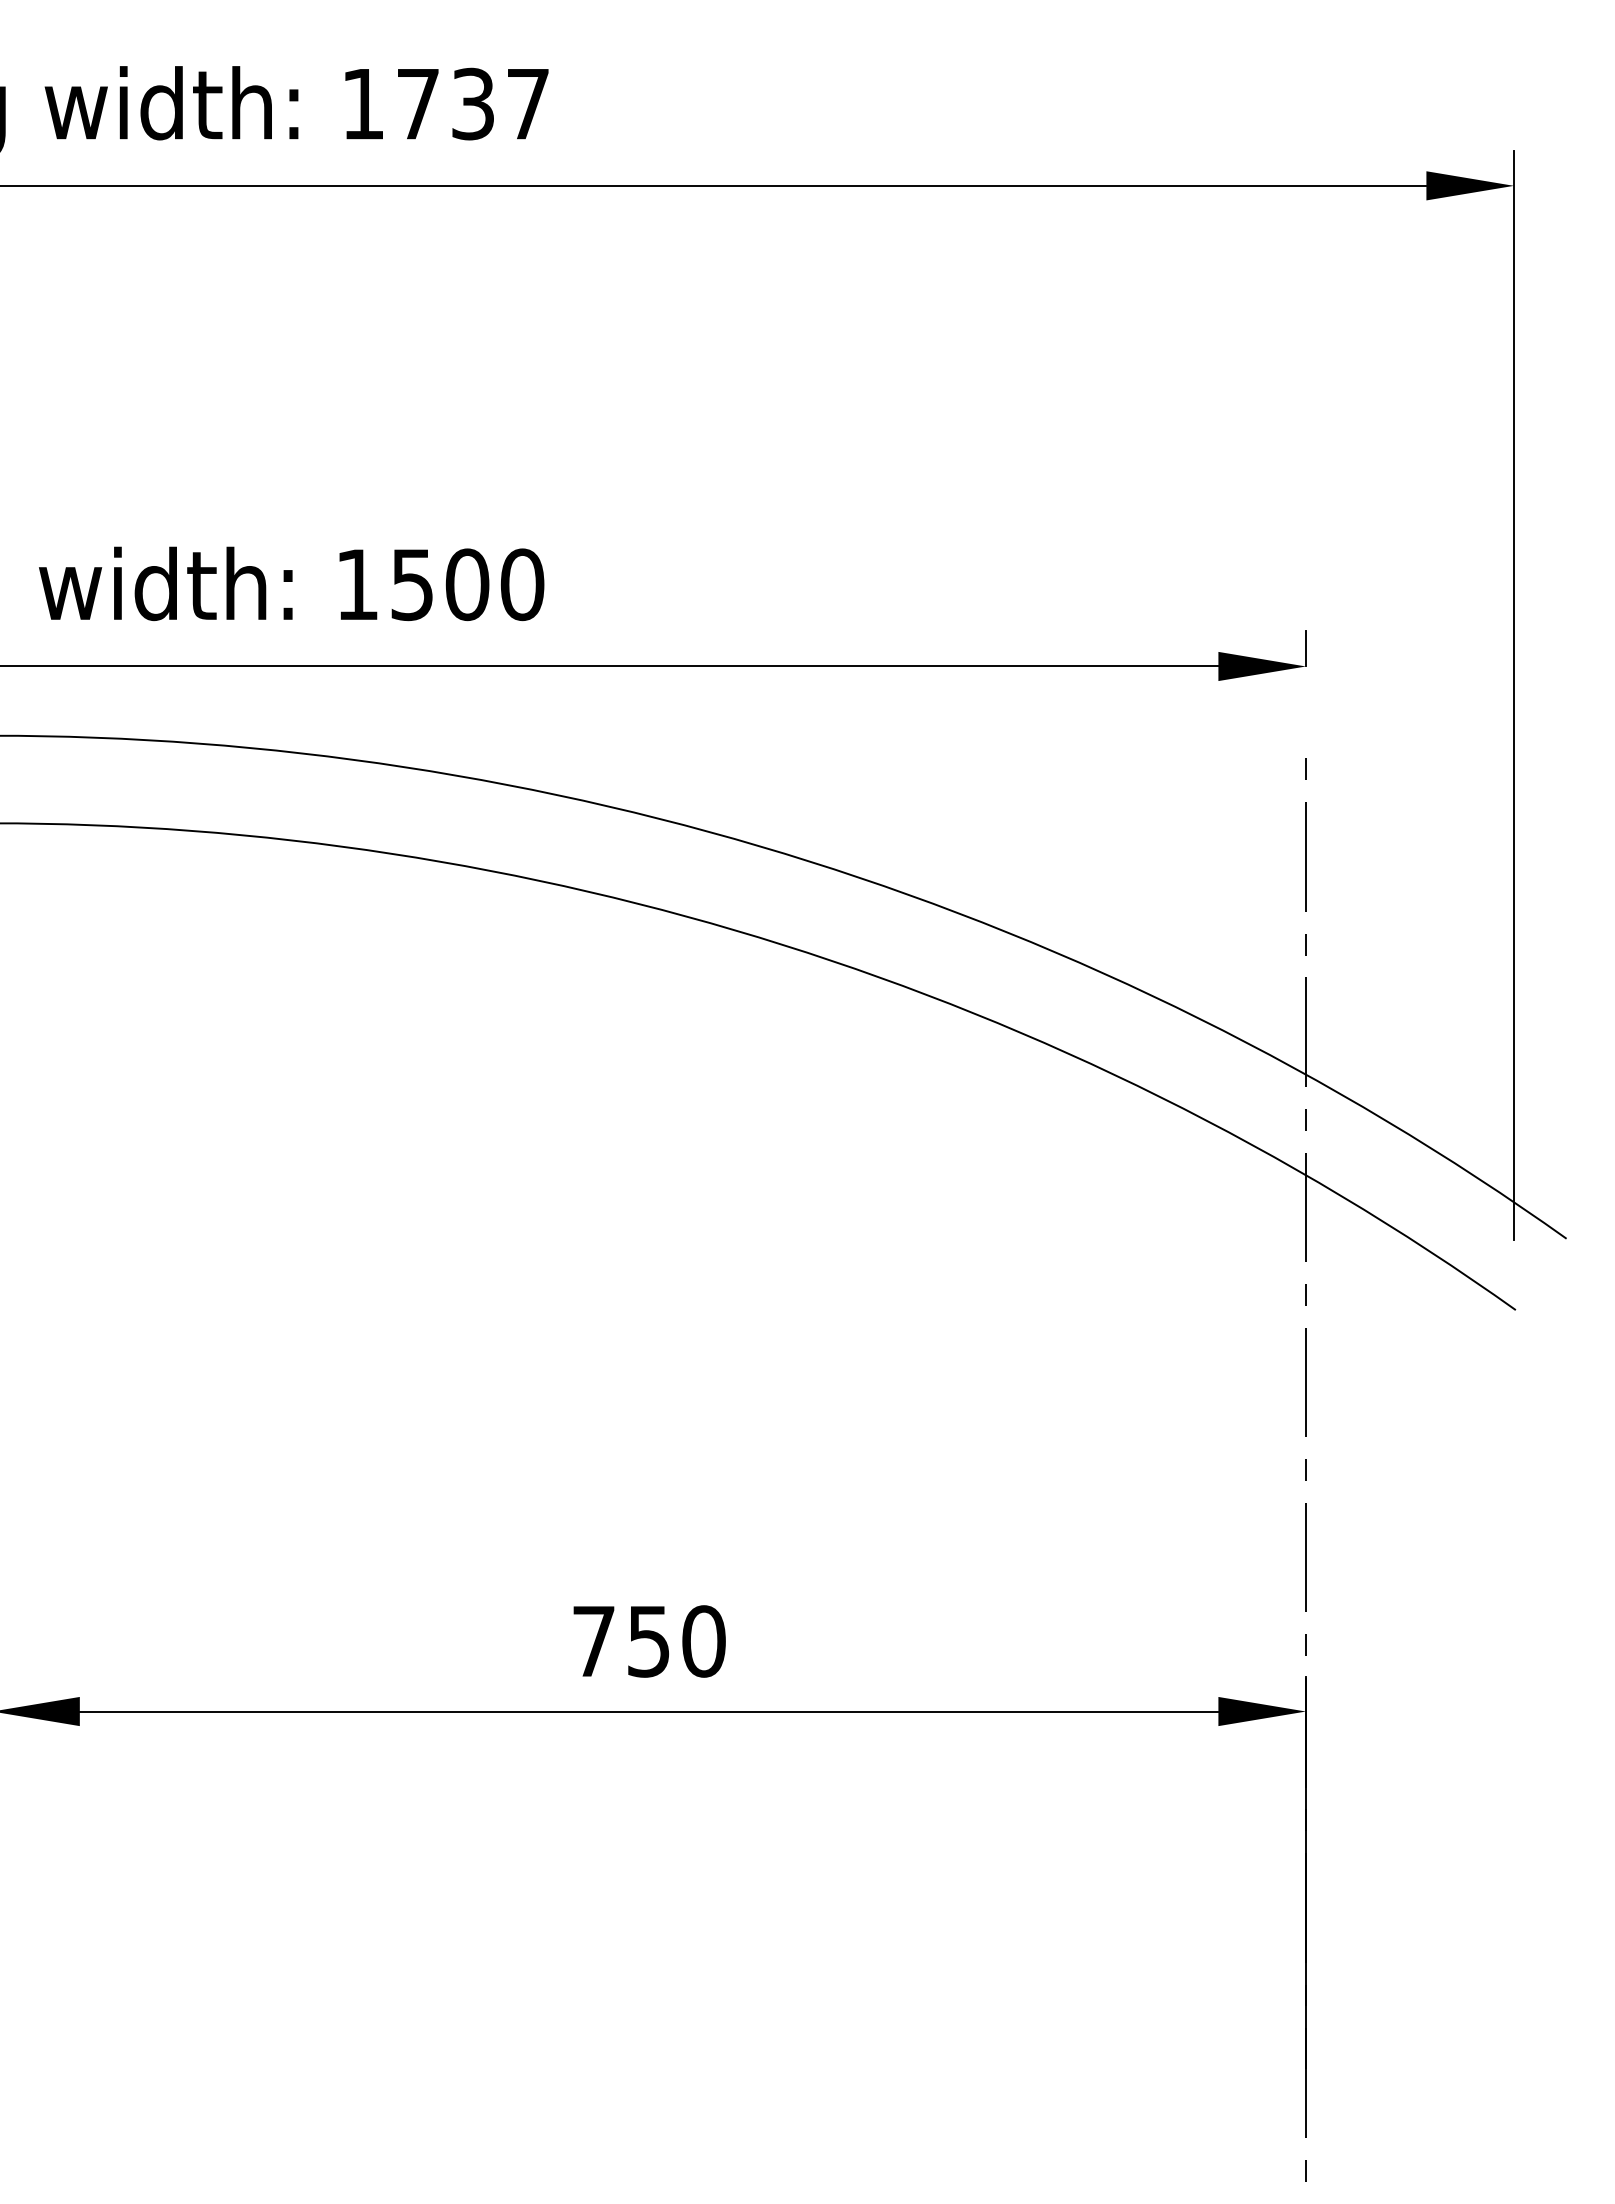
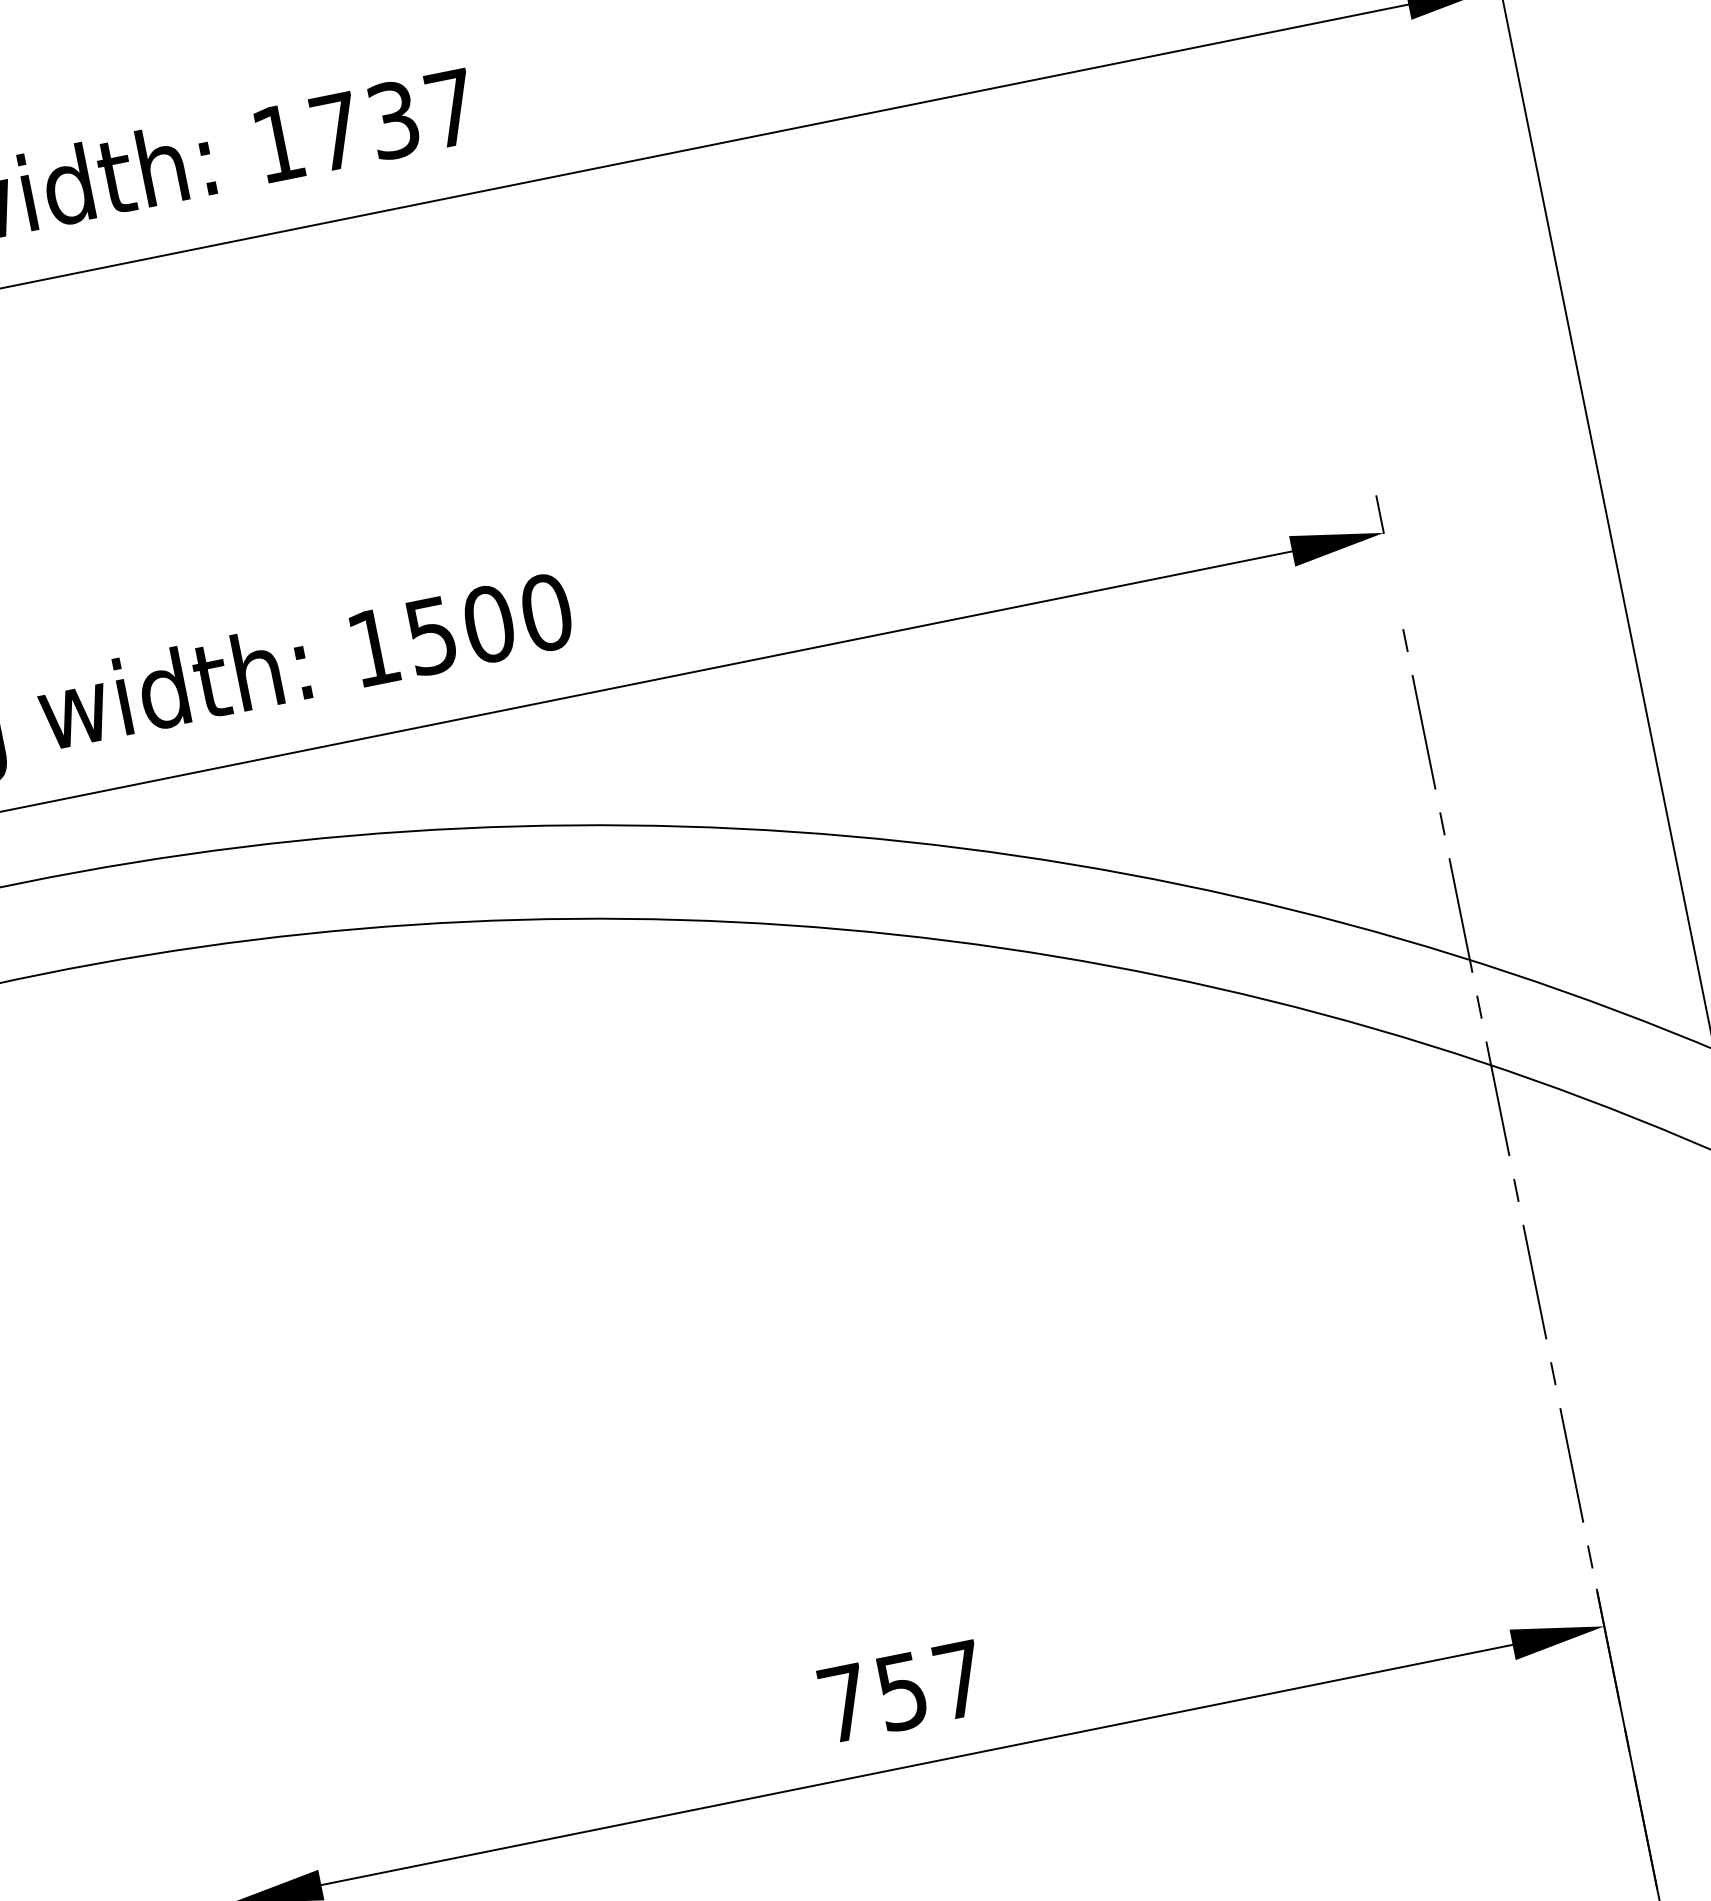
text: (703, 1641) -> (959, 1680), 750 -> 757

